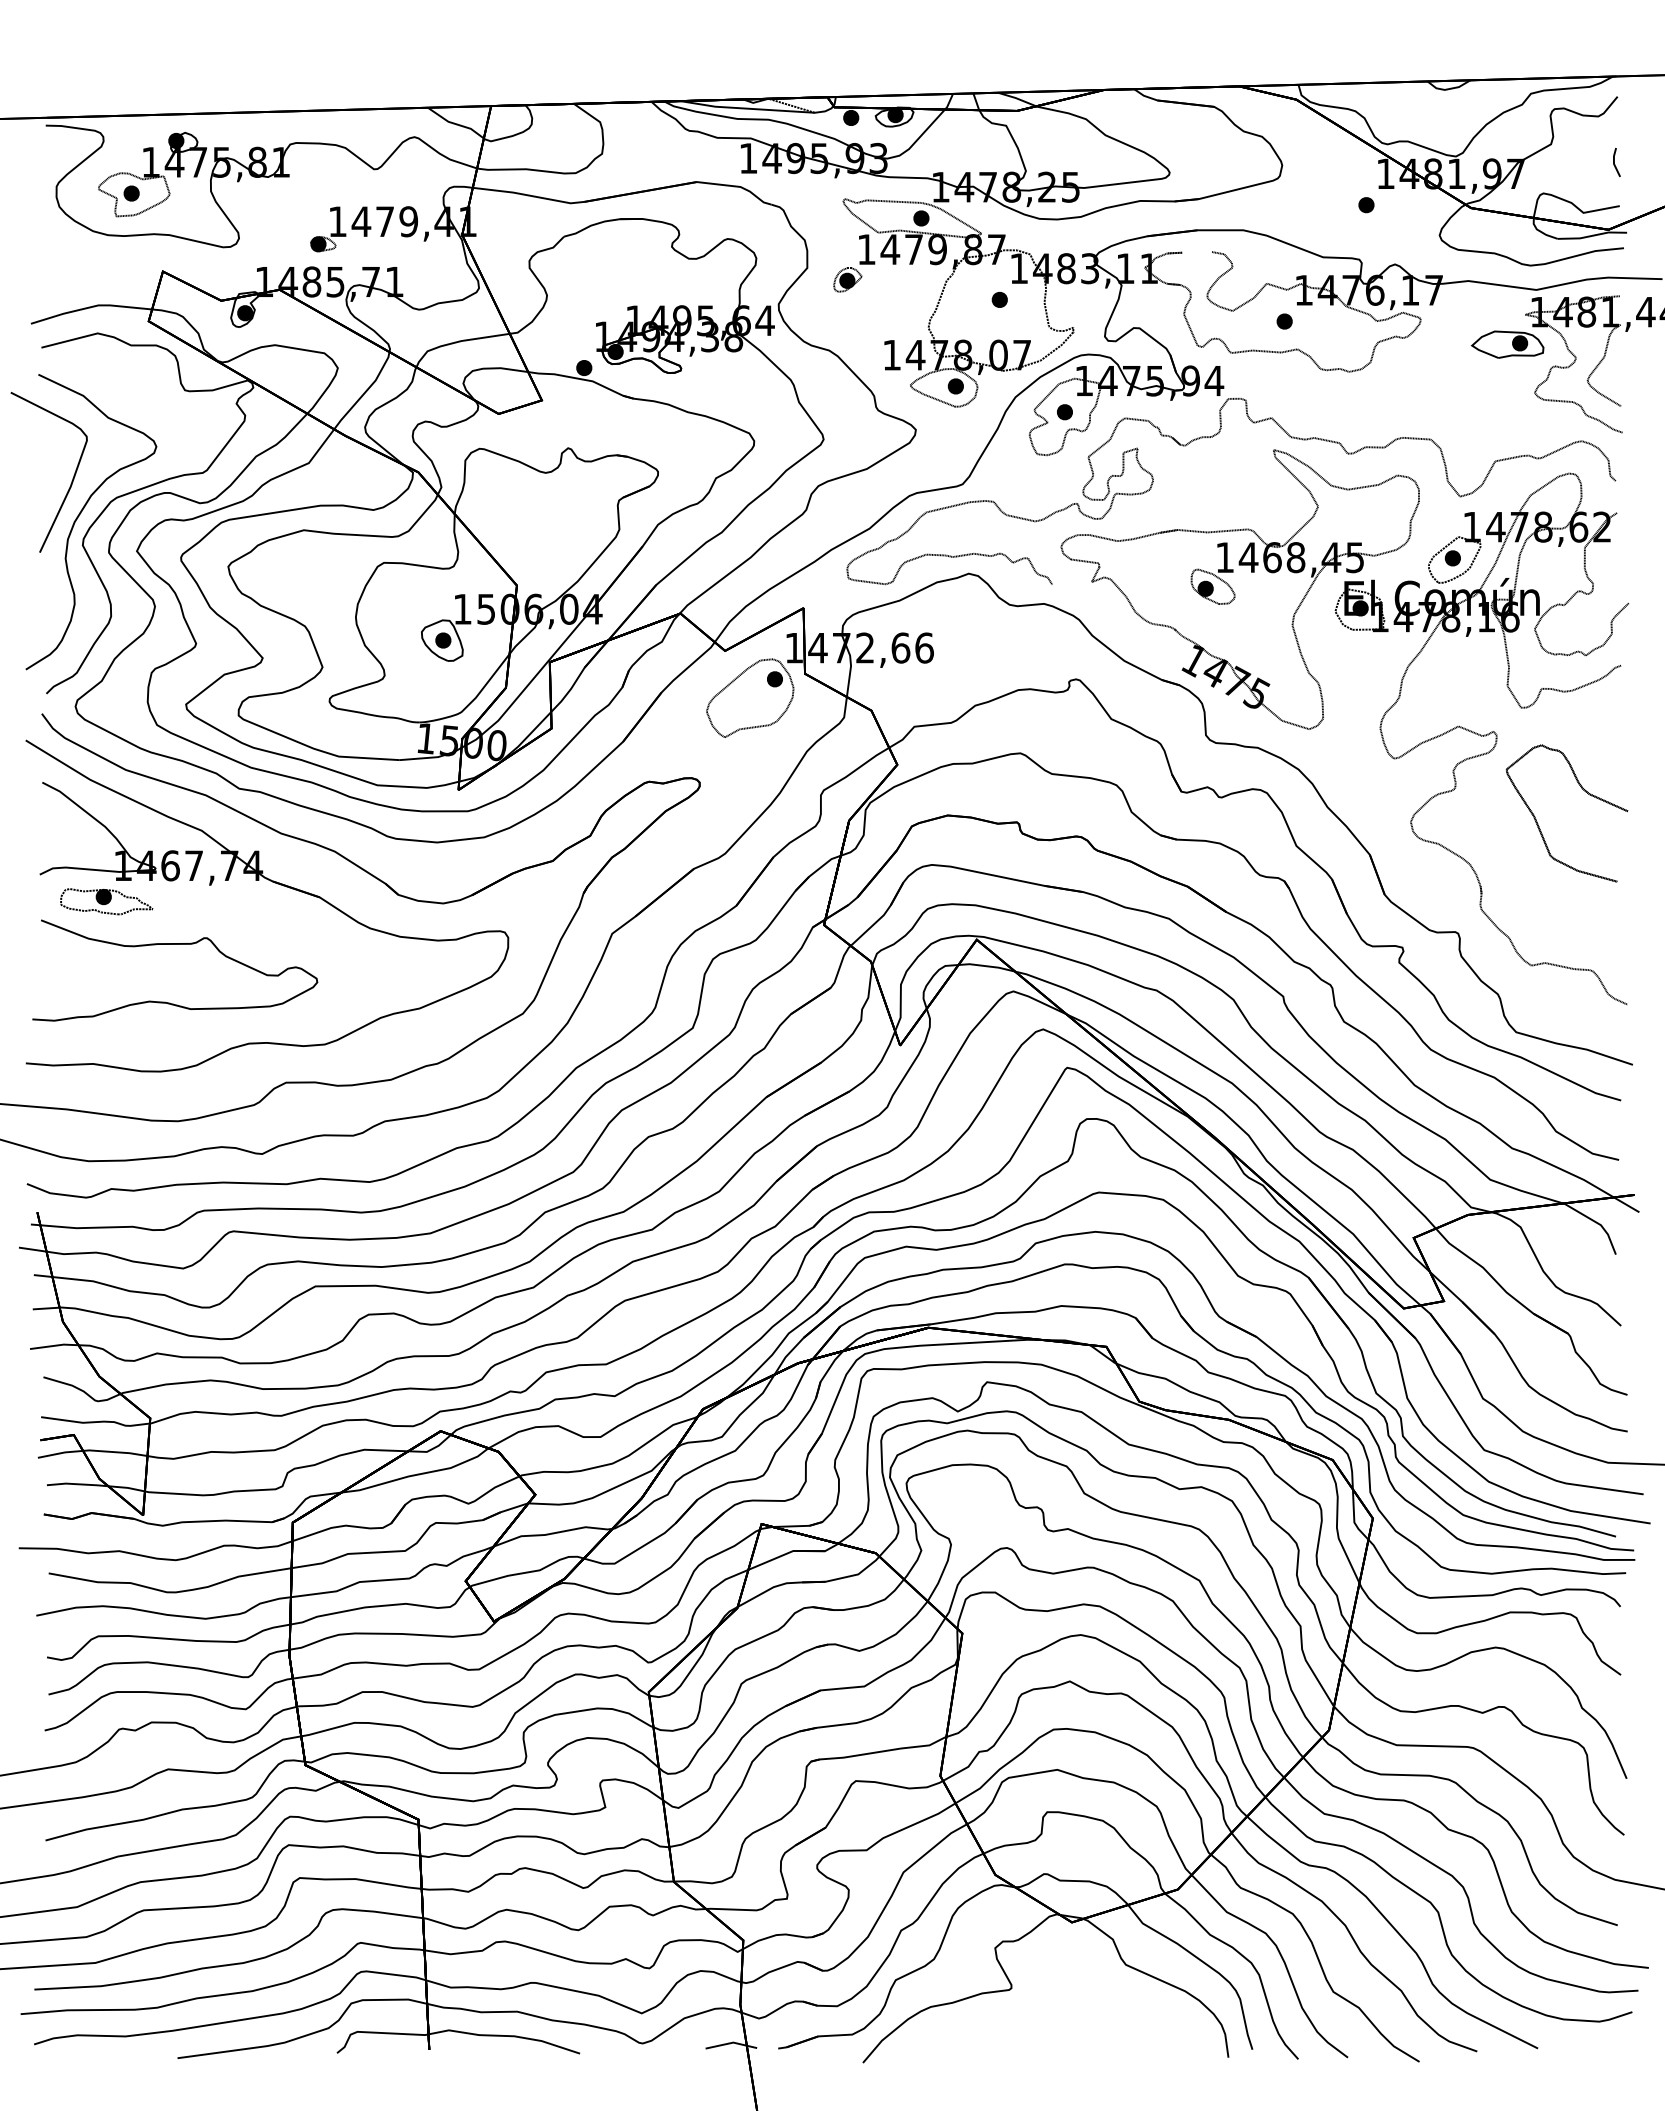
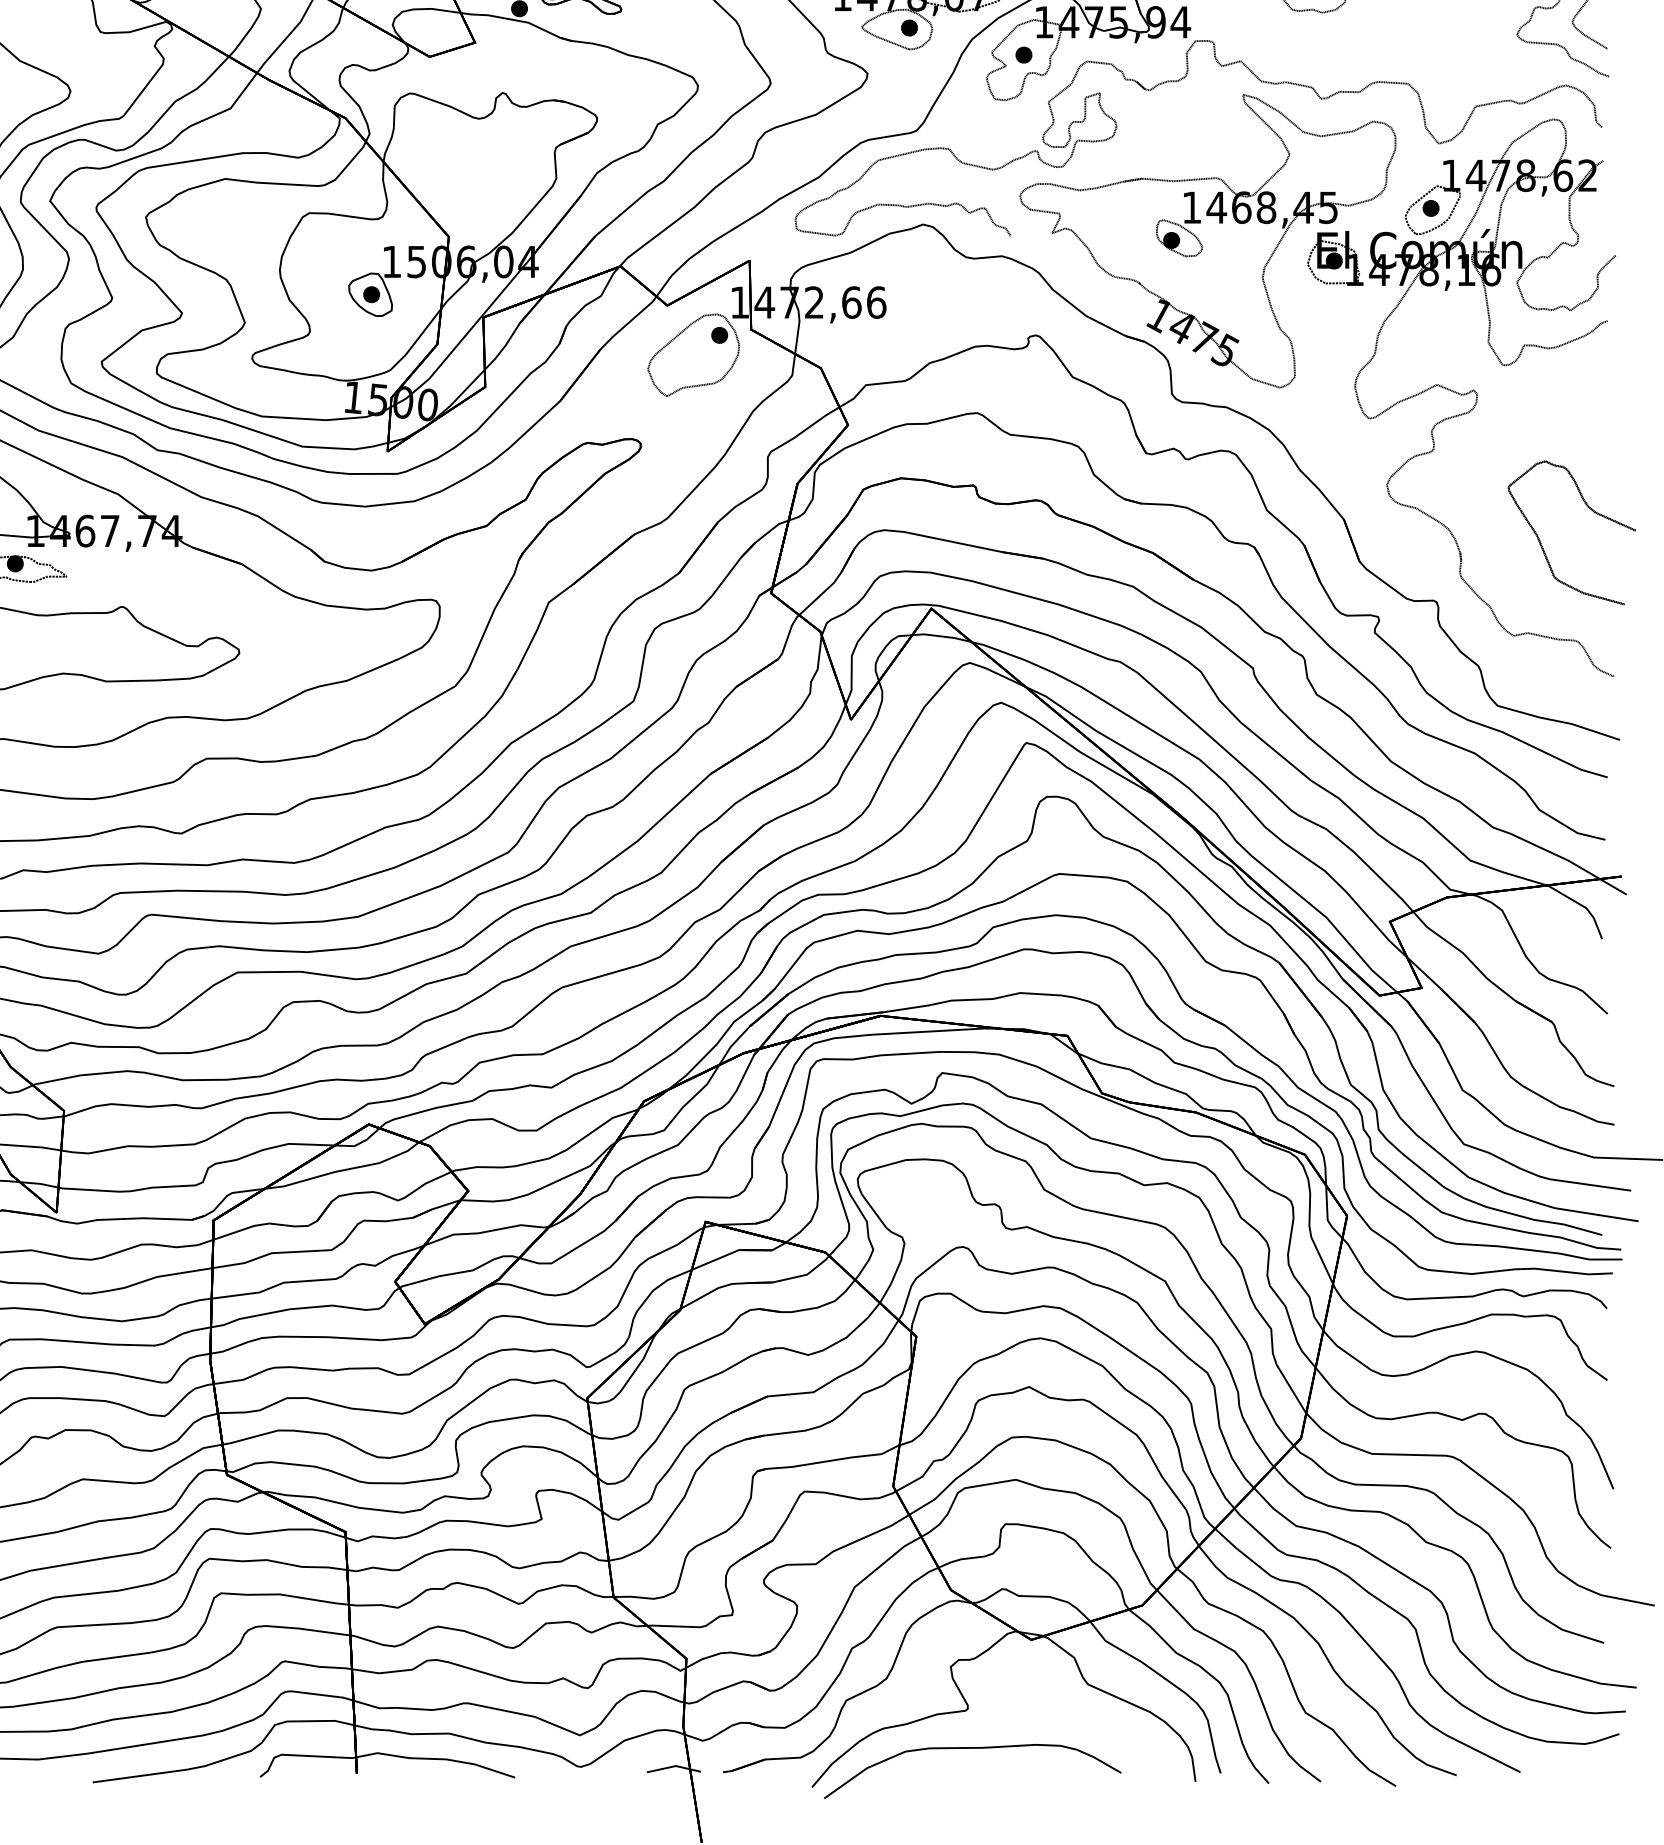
part: (1585, 792) -> (1591, 510), moved
part: (1015, 2026) -> (972, 1749), added

